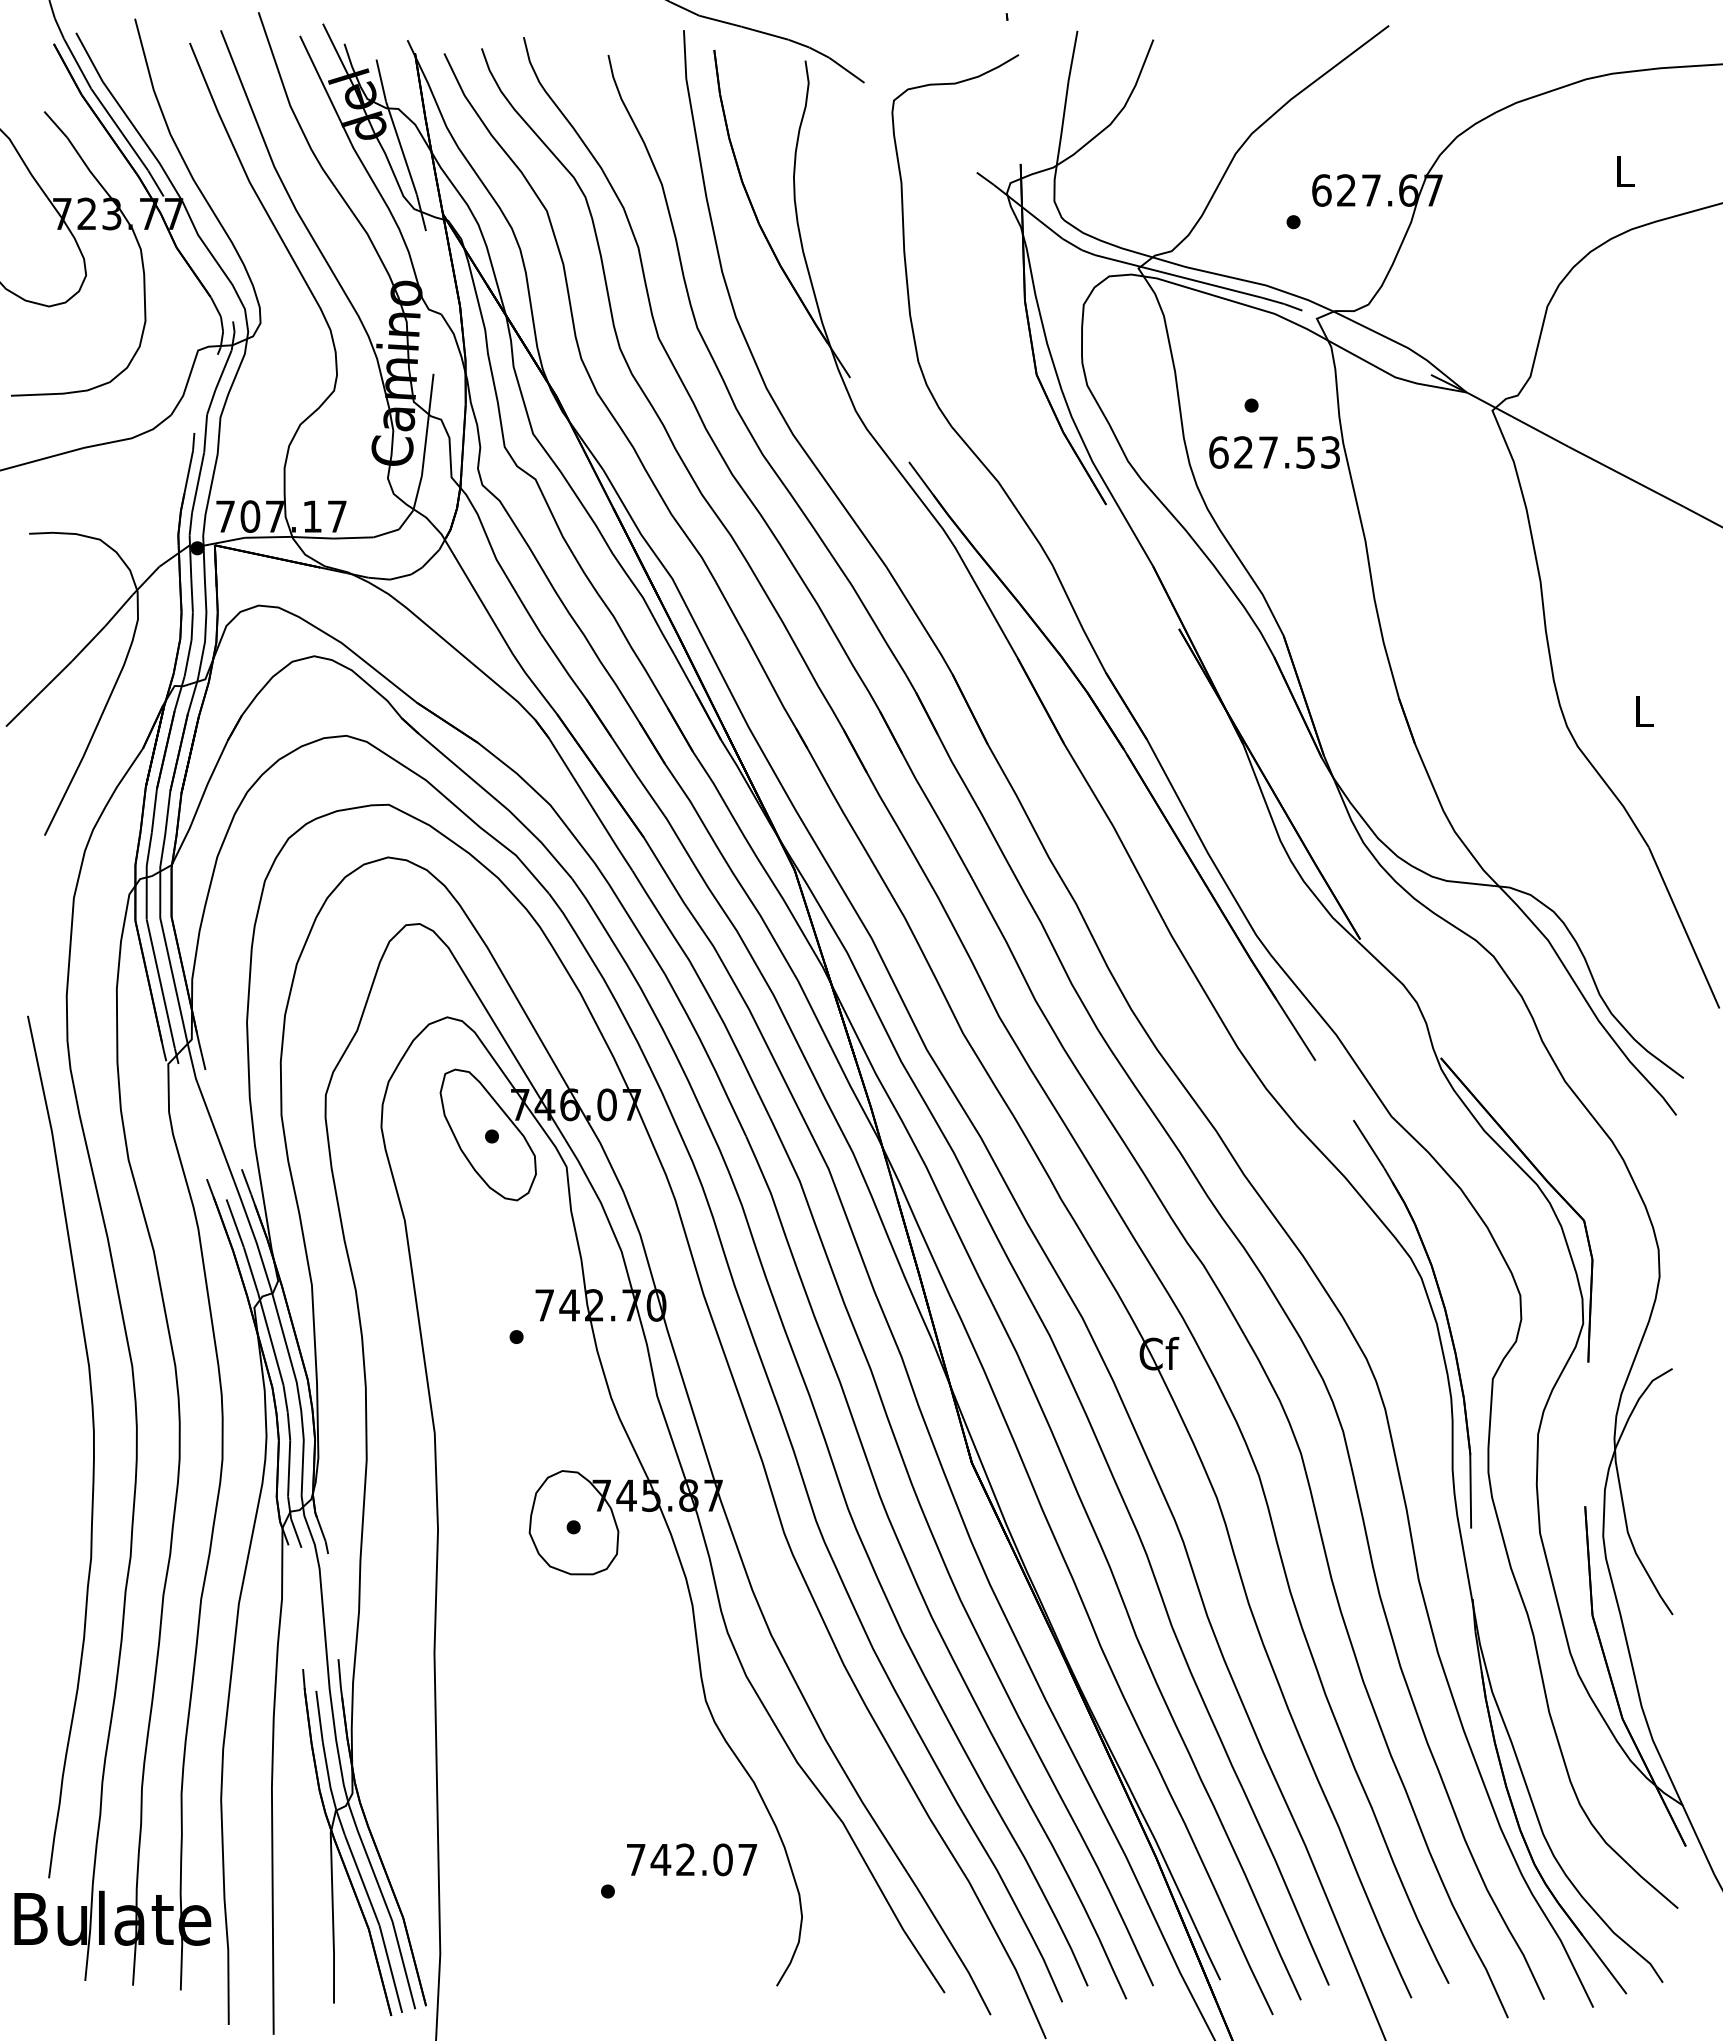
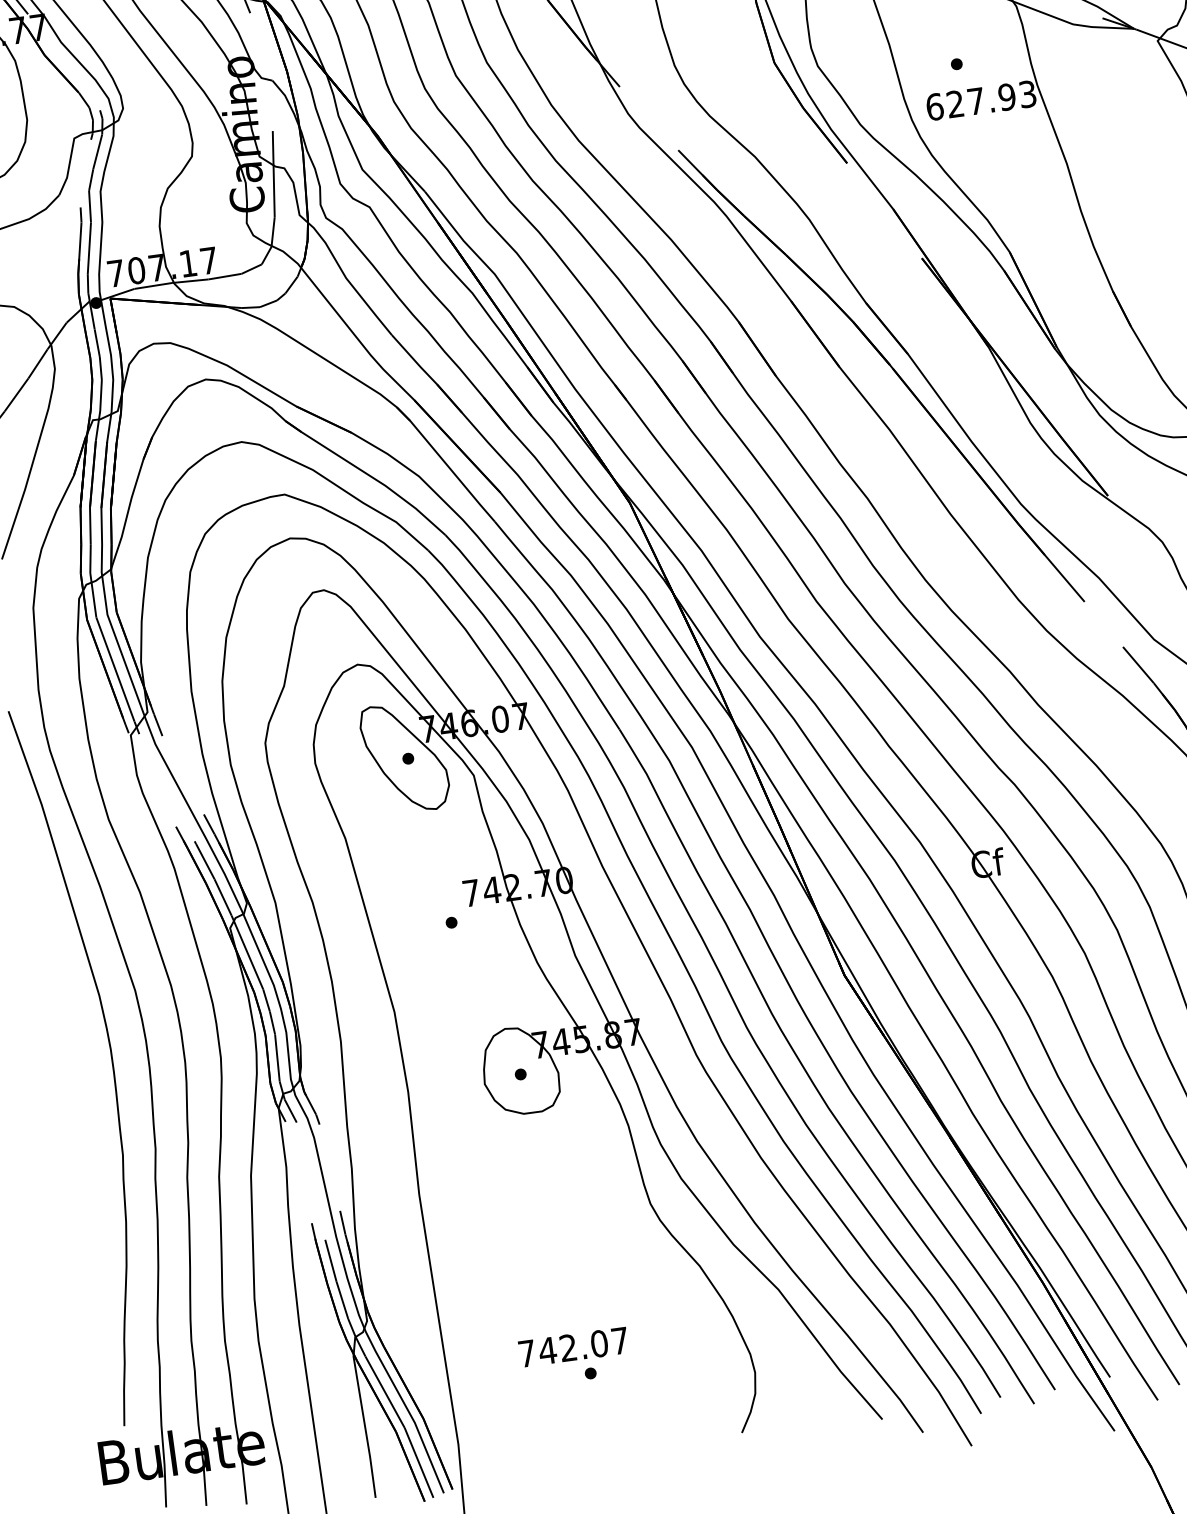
text: (1305, 452) -> (1006, 97), 627.53 -> 627.93
text: (691, 1859) -> (573, 1347), moved

